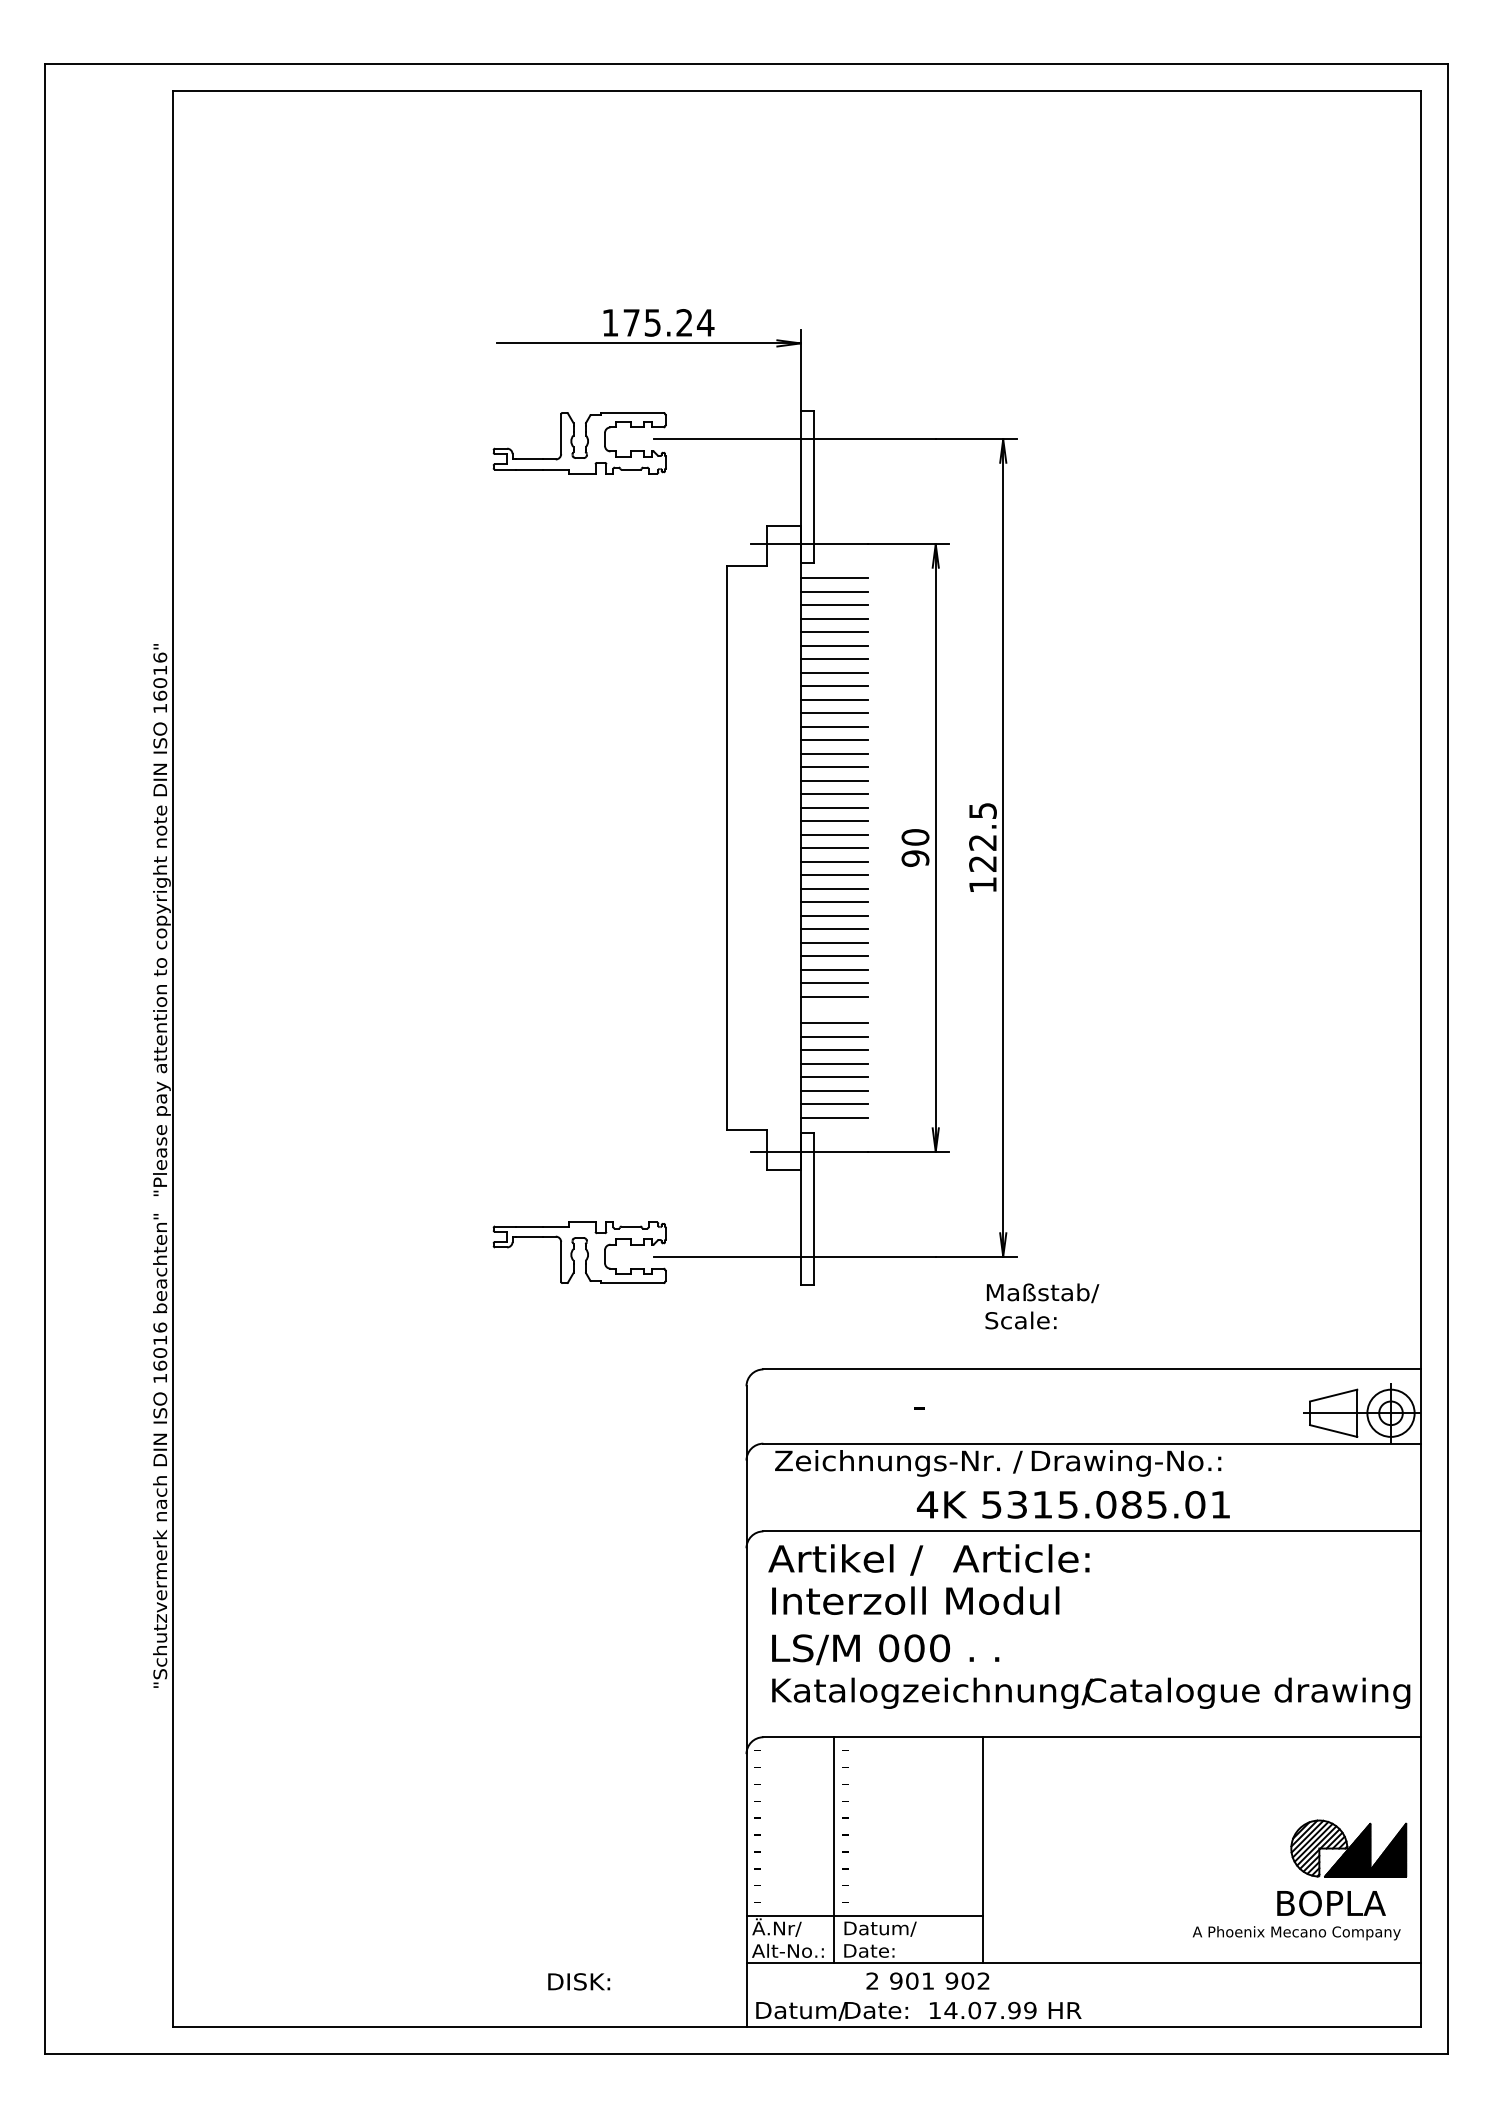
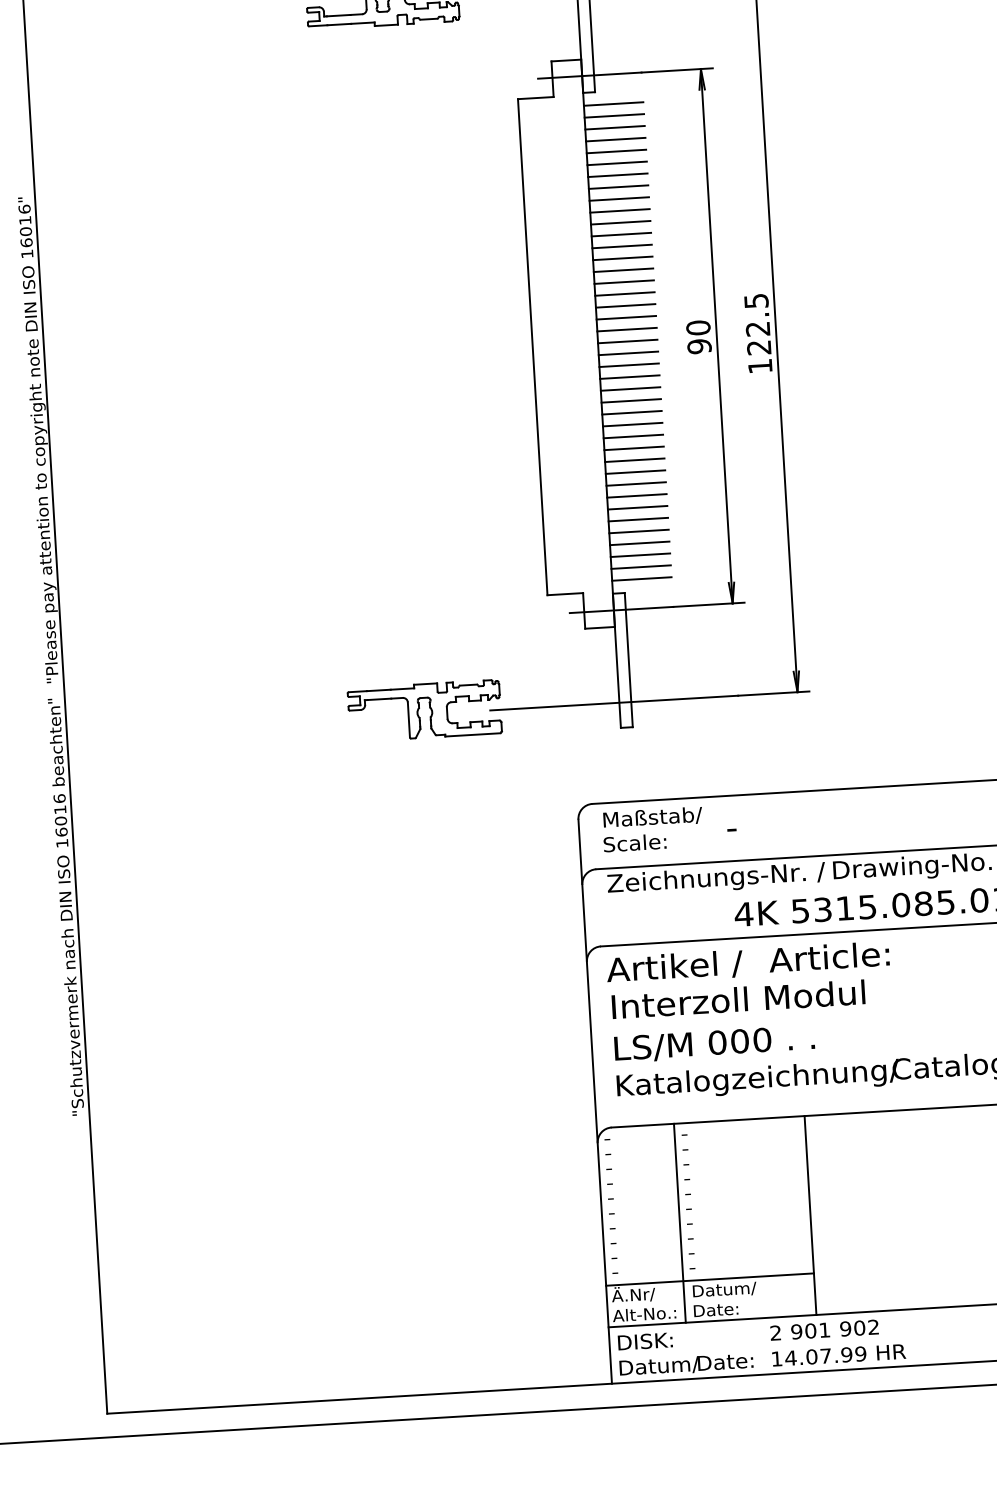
line: (834, 1010) -> (636, 484), added
text: (1042, 1306) -> (653, 829), moved
text: (927, 1980) -> (824, 1329), moved
text: (579, 1981) -> (645, 1341), moved

